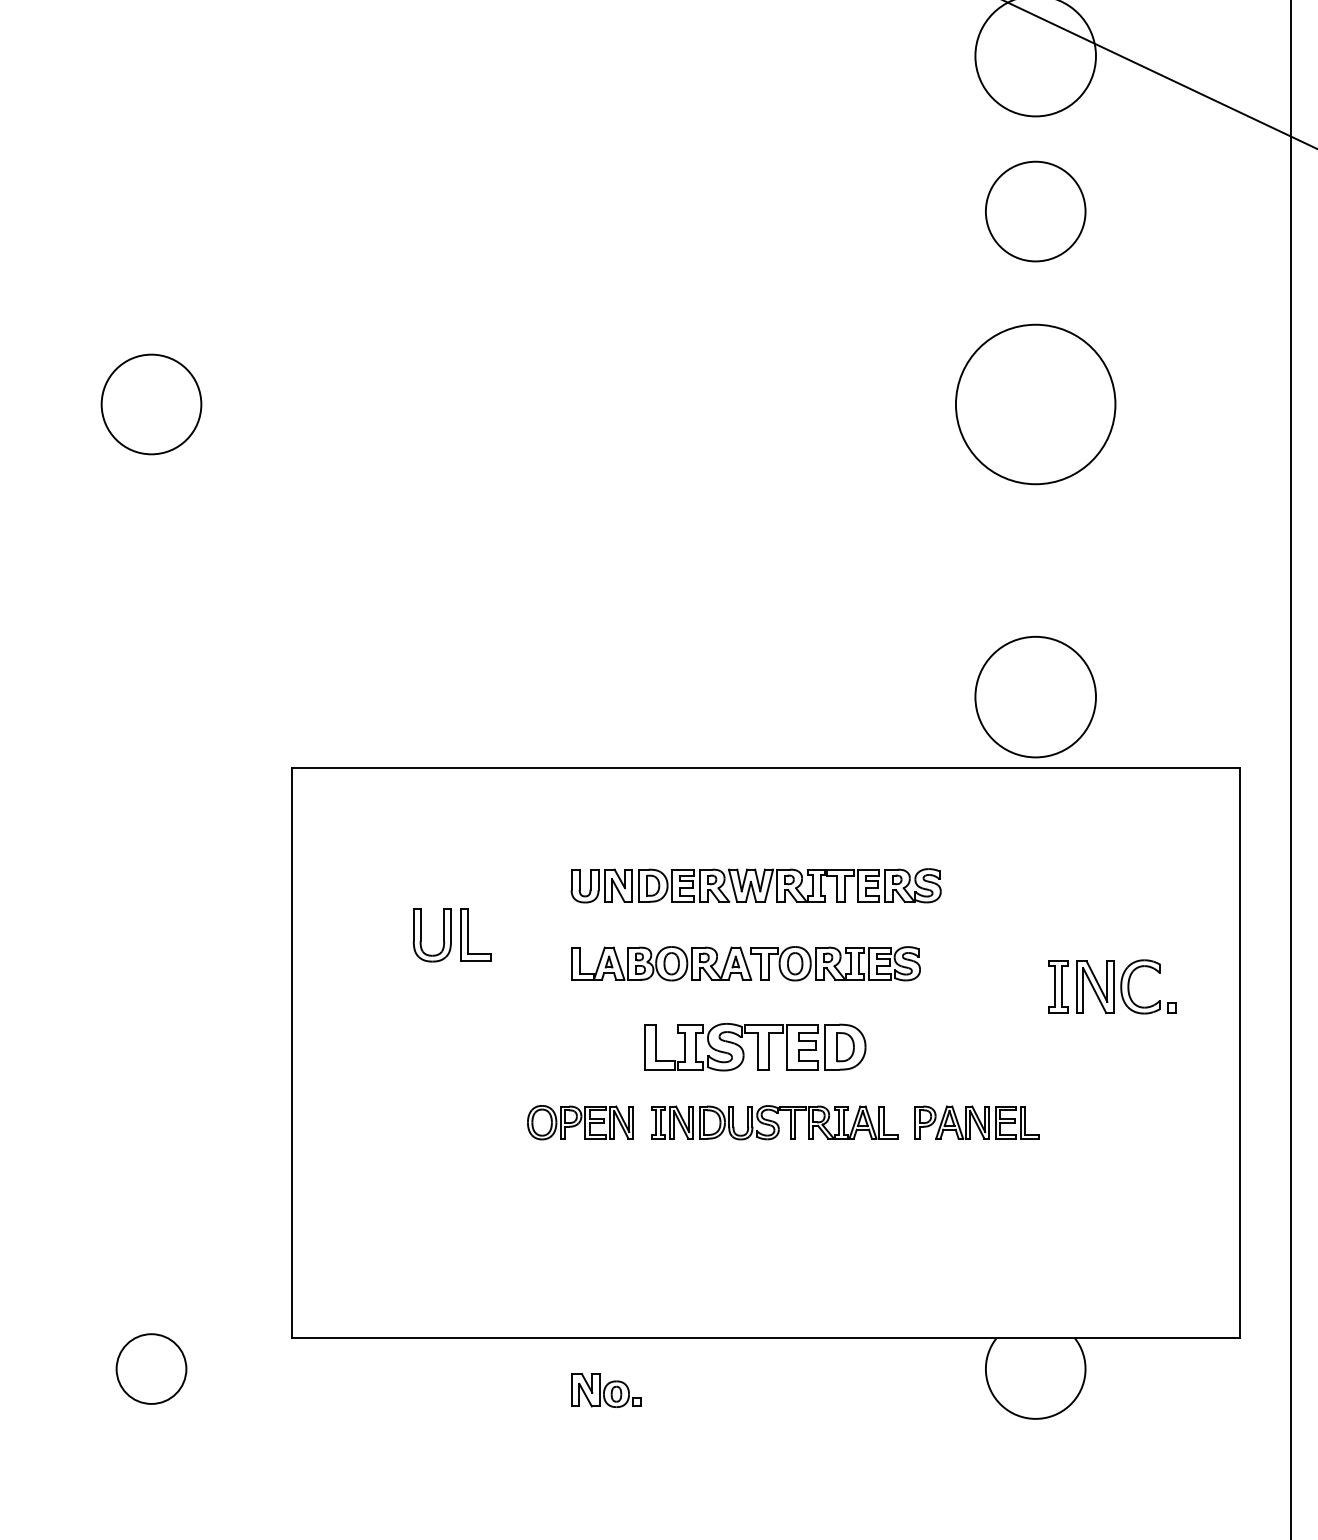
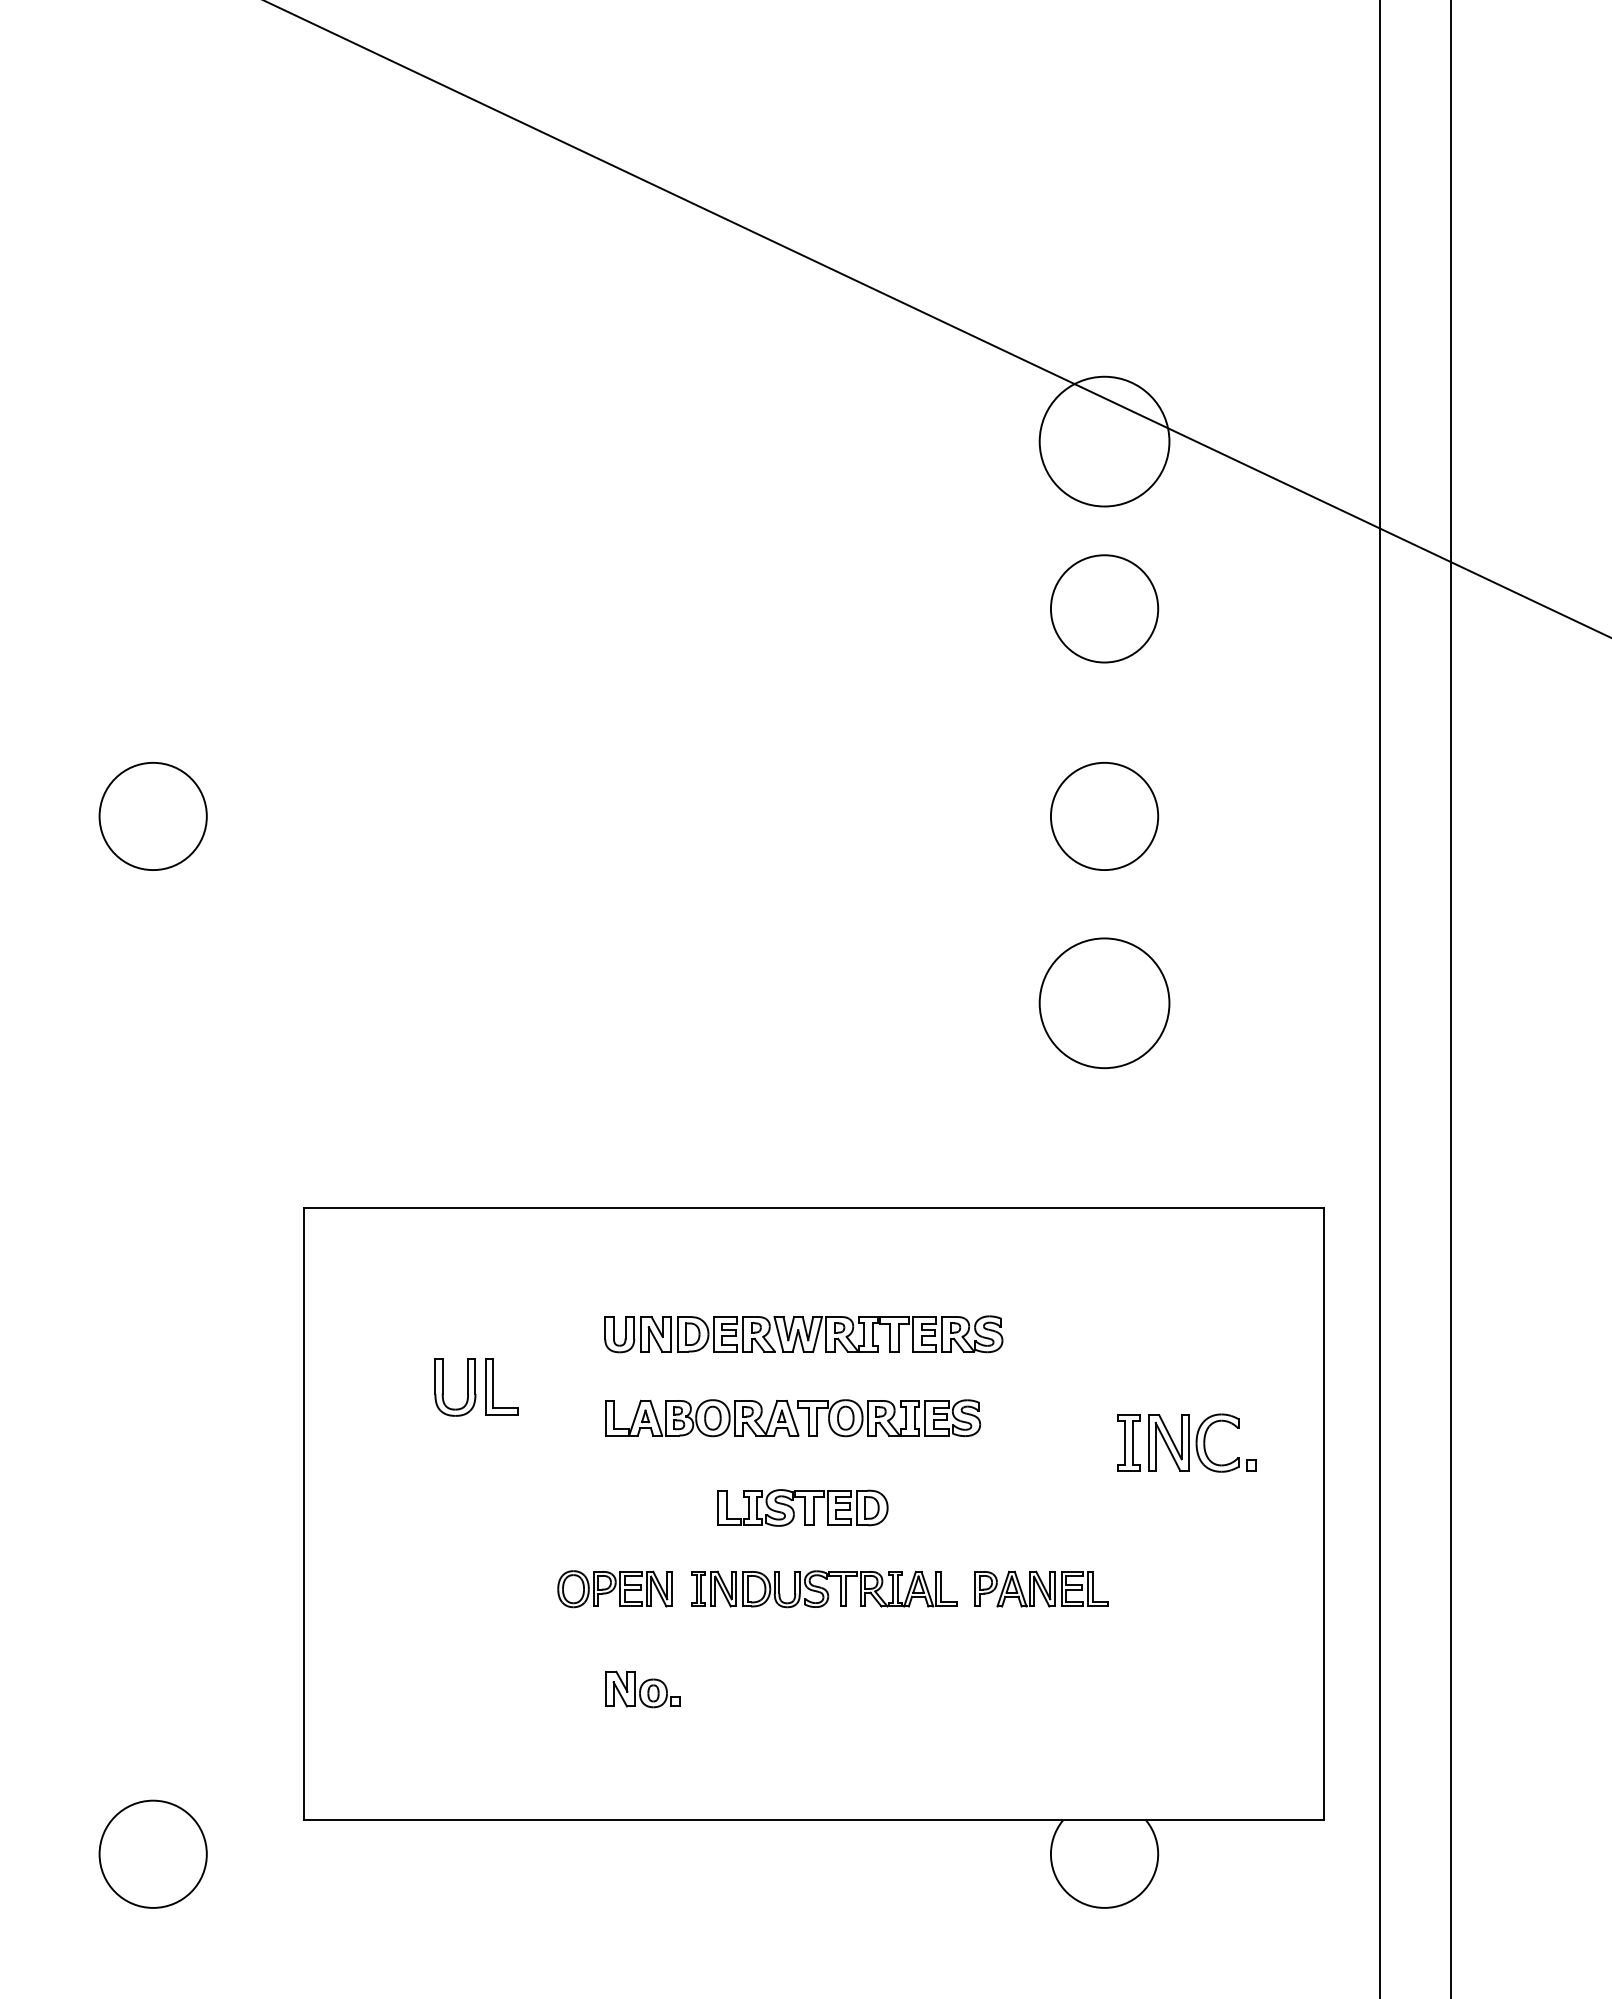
circle: (1035, 404) -> (1104, 816), size x0.62
circle: (1035, 697) -> (1104, 1003), moved
part: (754, 1046) -> (802, 1507), size x0.71
circle: (150, 1368) -> (152, 1853), size x1.43
part: (606, 1390) -> (642, 1689), moved

